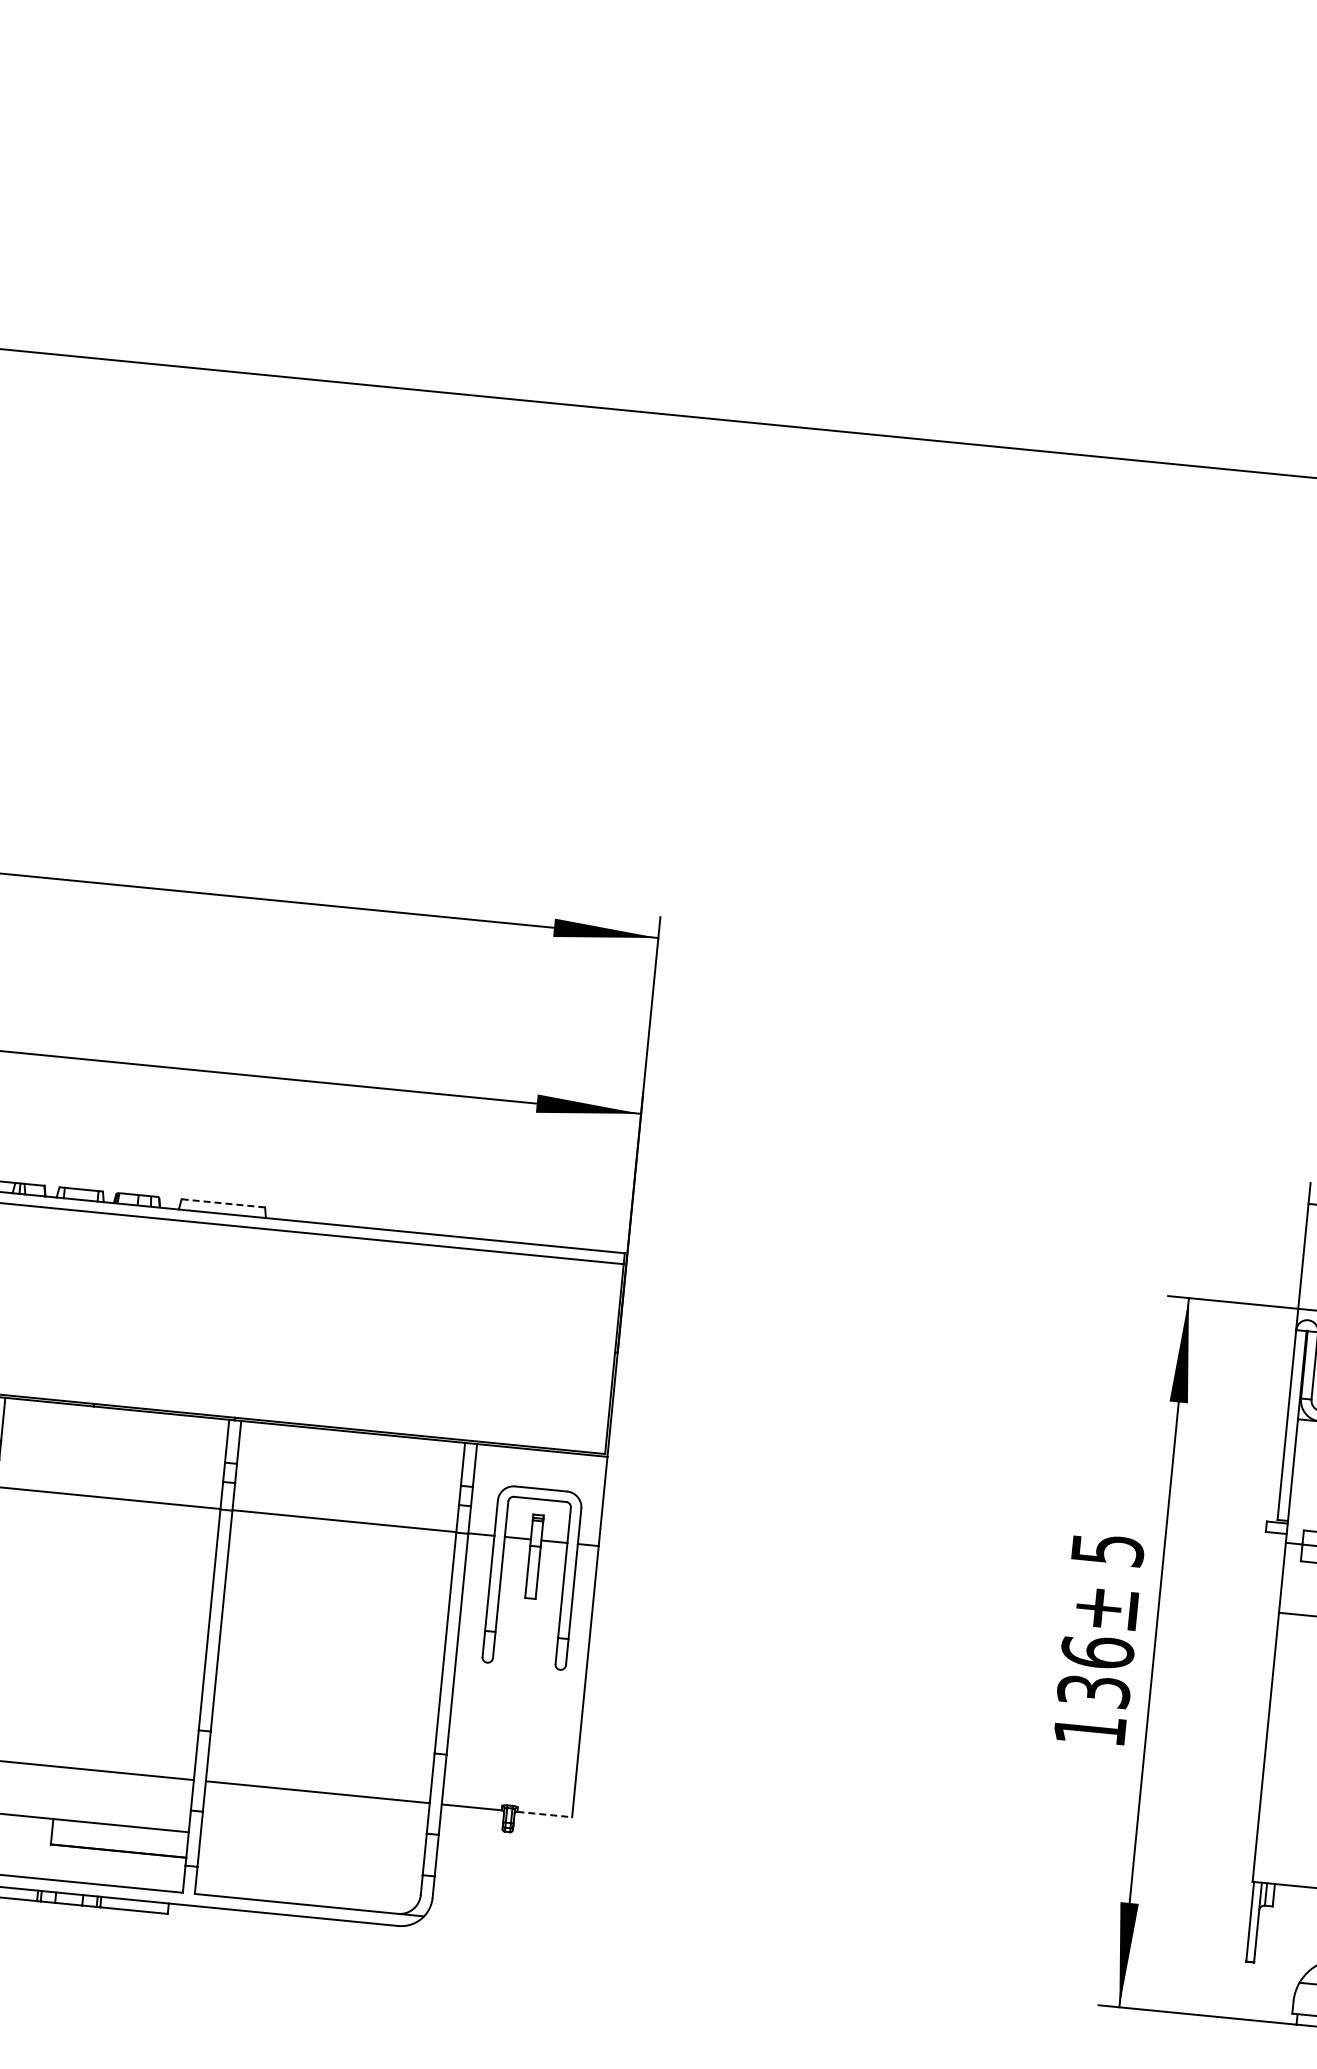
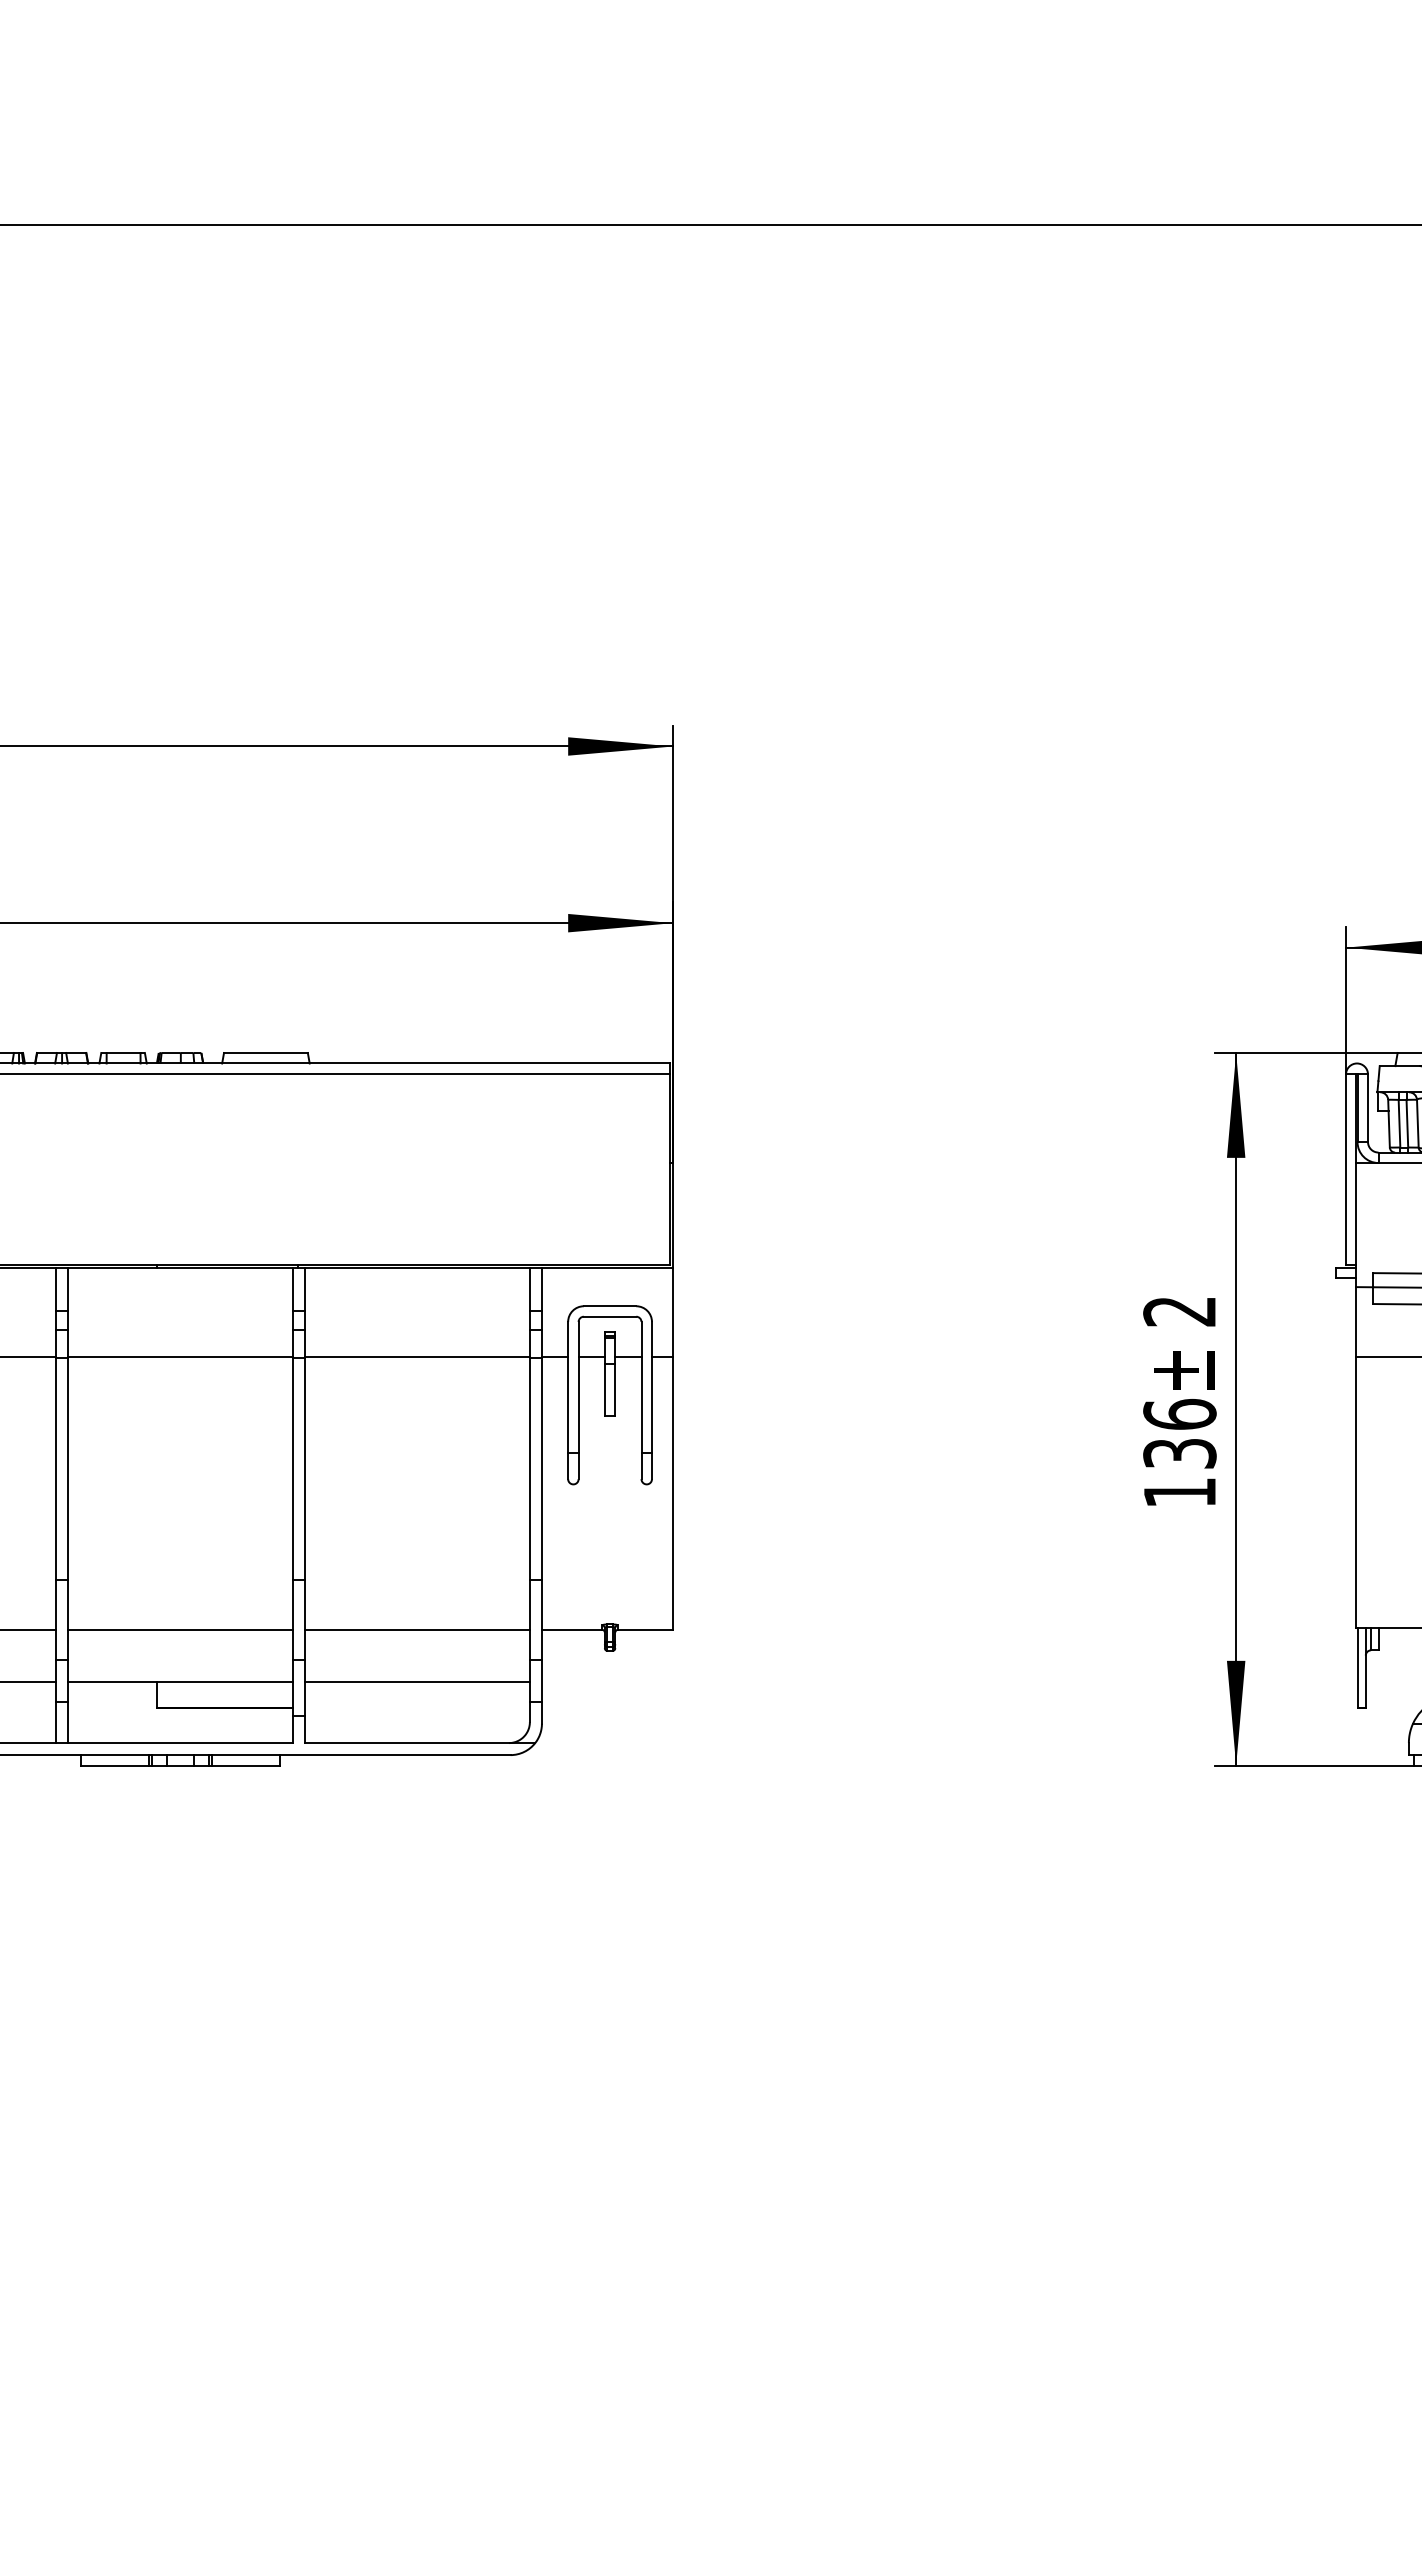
line: (222, 1203) -> (265, 1053), dashed -> solid
text: (1107, 1549) -> (1179, 1311), 5 -> 2
line: (544, 1814) -> (645, 1629), dashed -> solid
line: (311, 1844) -> (416, 1682), added

